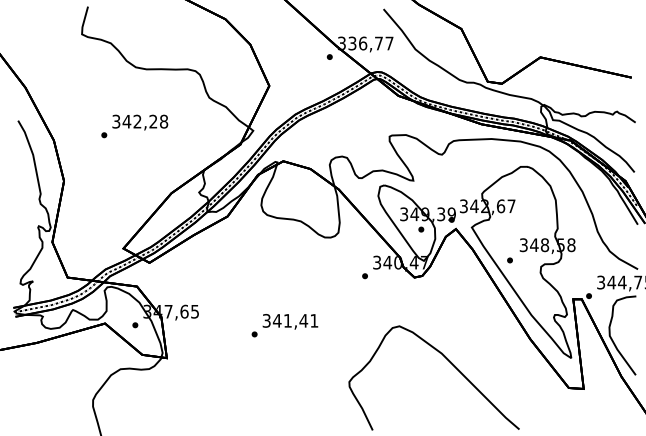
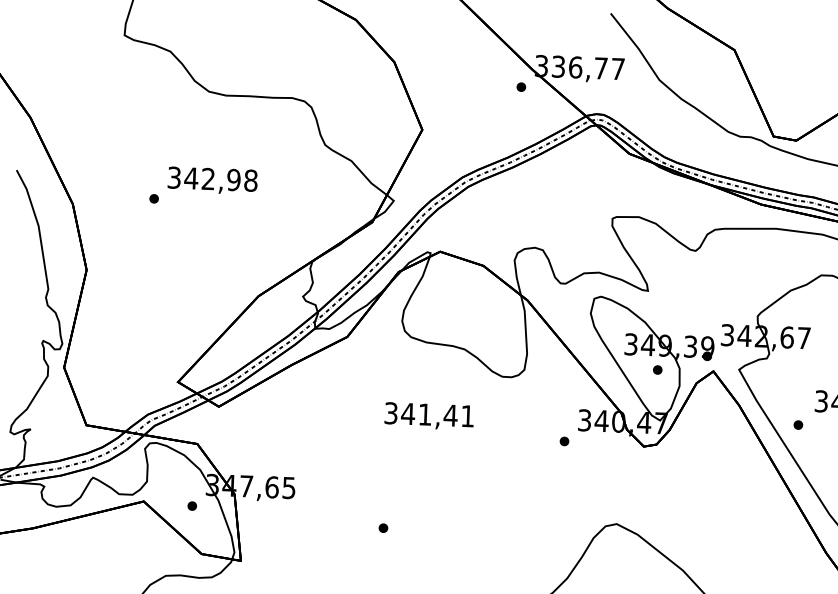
text: (153, 121) -> (234, 179), 342,28 -> 342,98
text: (290, 321) -> (429, 415), moved

